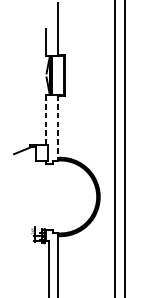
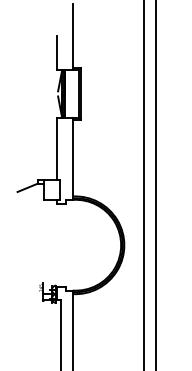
line: (45, 120) -> (56, 149), dashed -> solid
line: (58, 128) -> (72, 159), dashed -> solid

